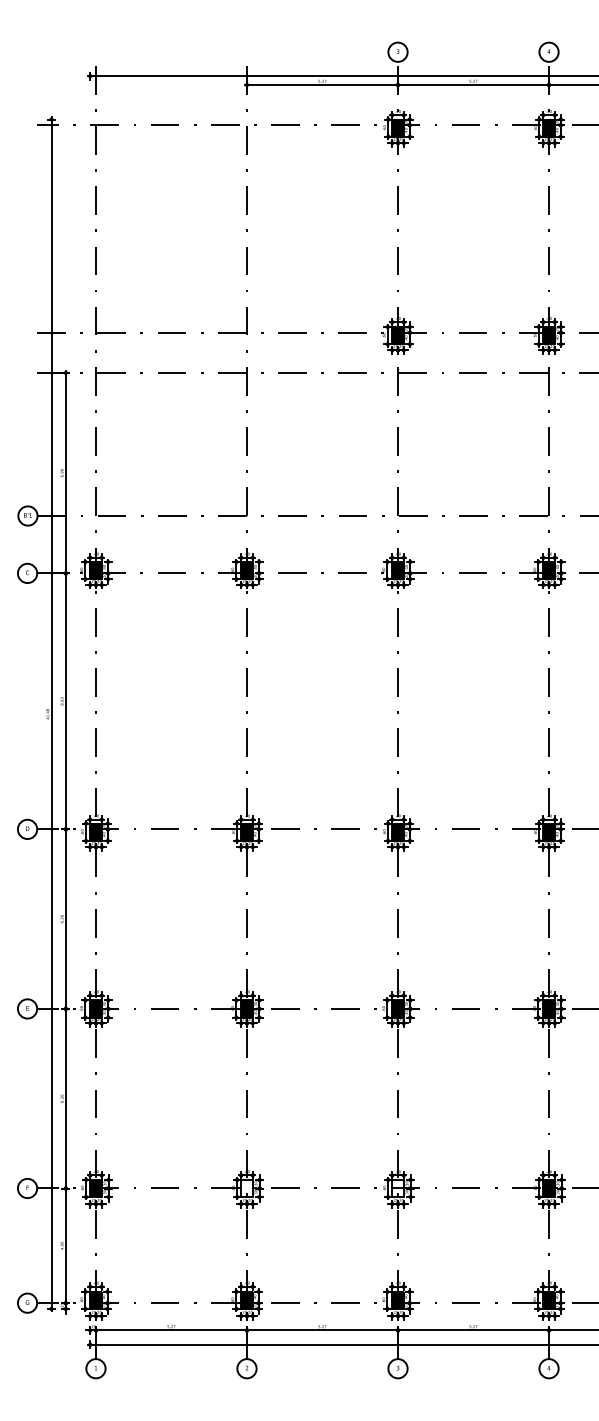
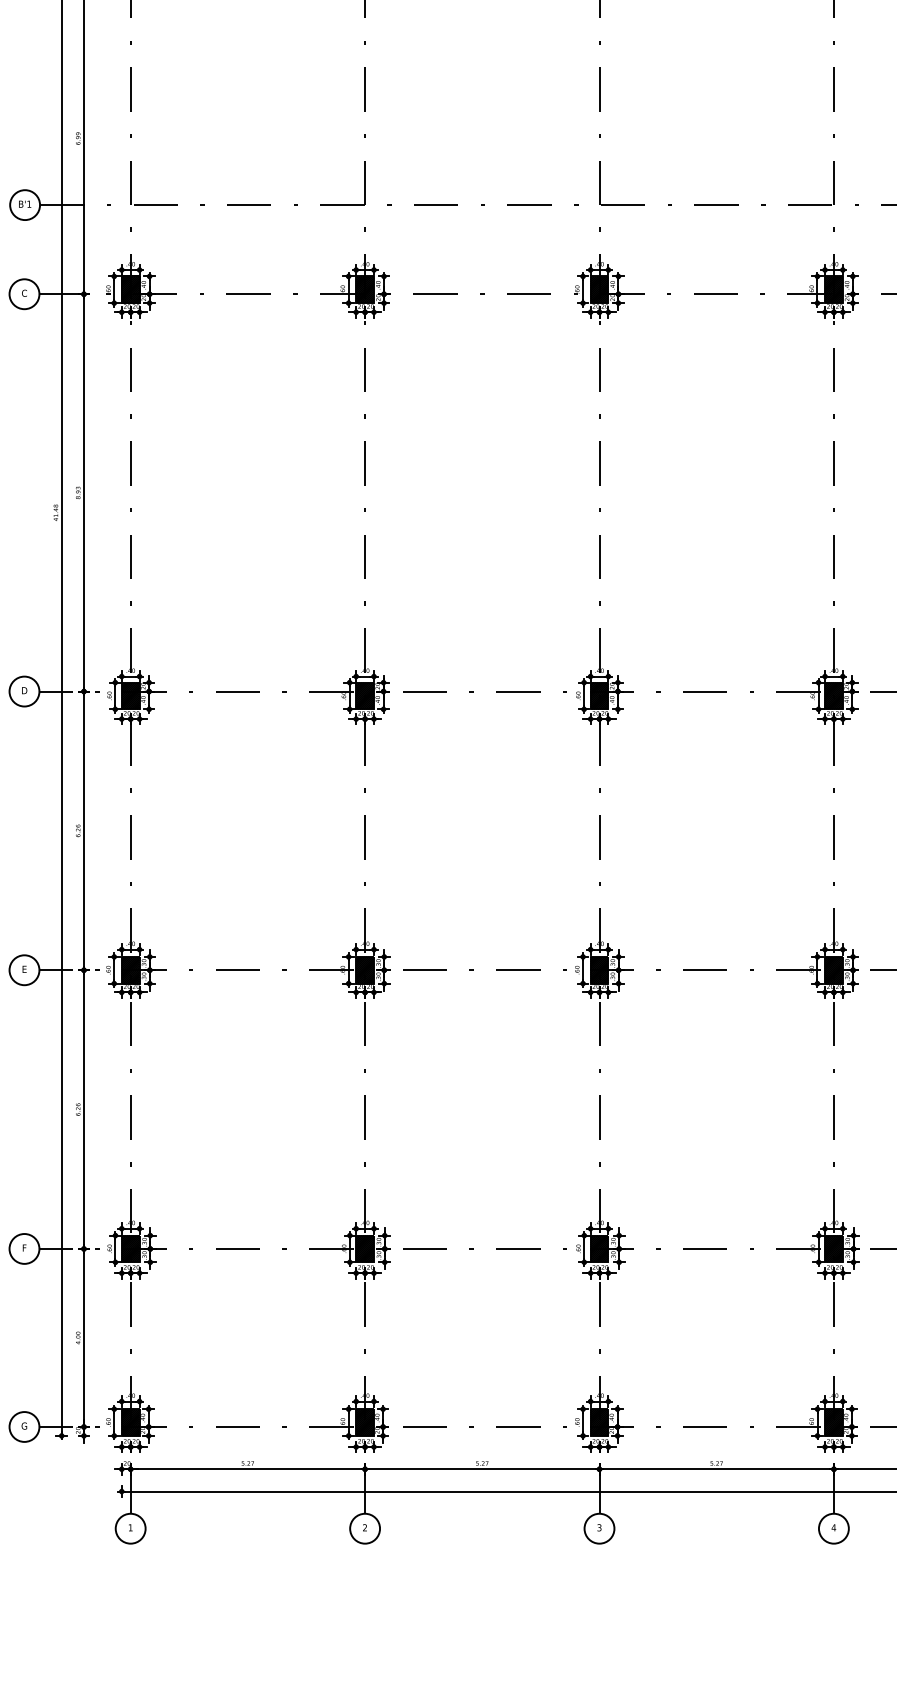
hatch: (246, 1188) -> (364, 1248), added
hatch: (397, 1188) -> (598, 1248), added

